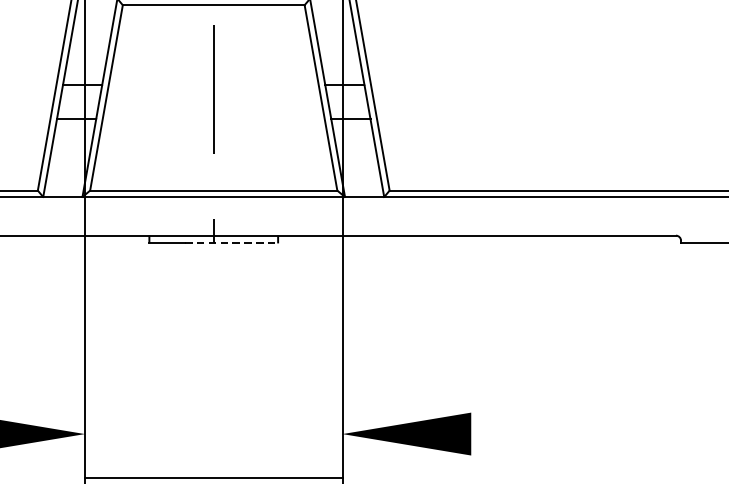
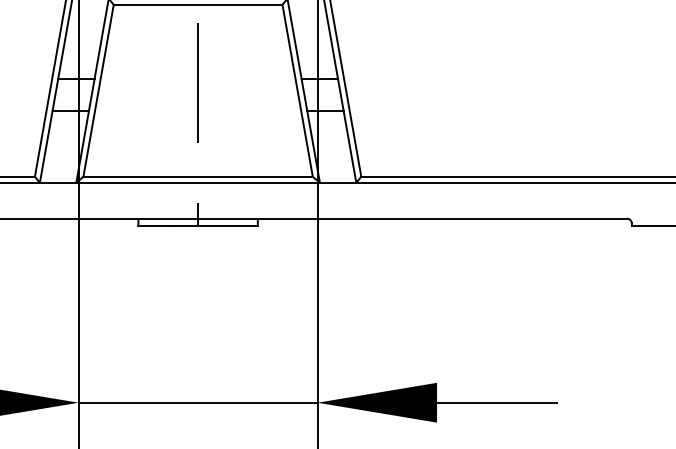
line: (232, 243) -> (215, 225), dashed -> solid
line: (535, 433) -> (496, 402), added
line: (213, 478) -> (197, 402), moved

